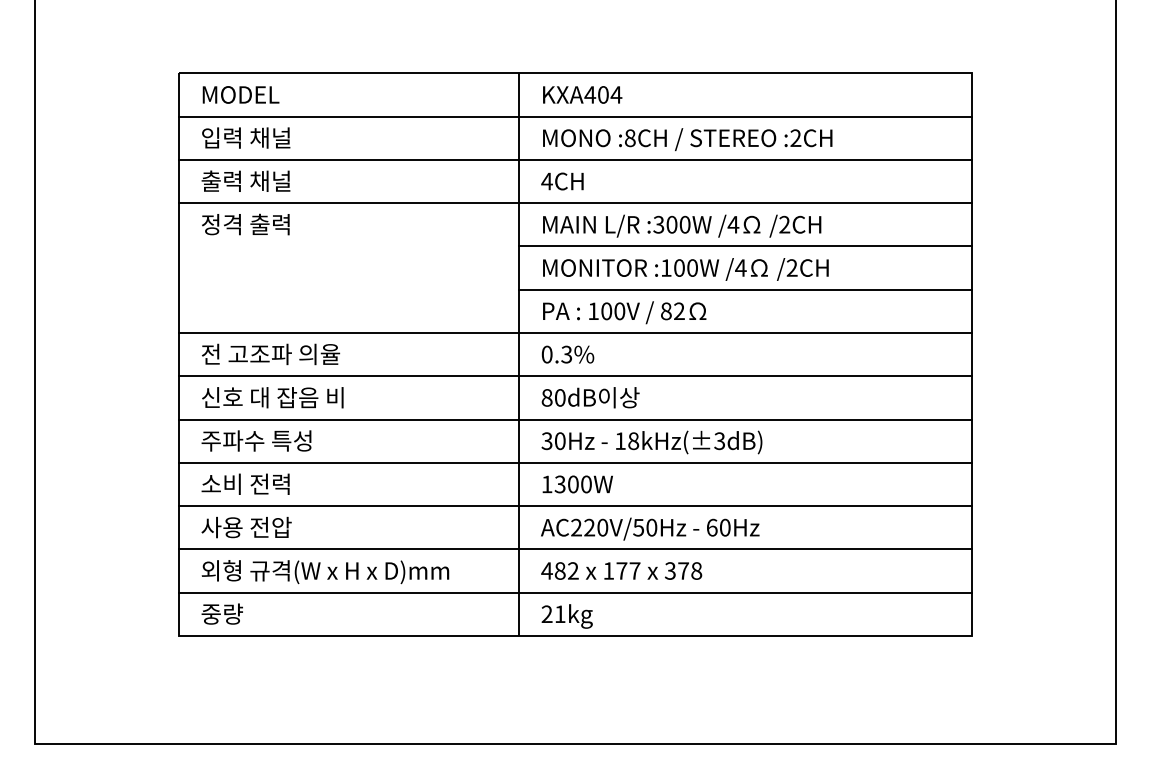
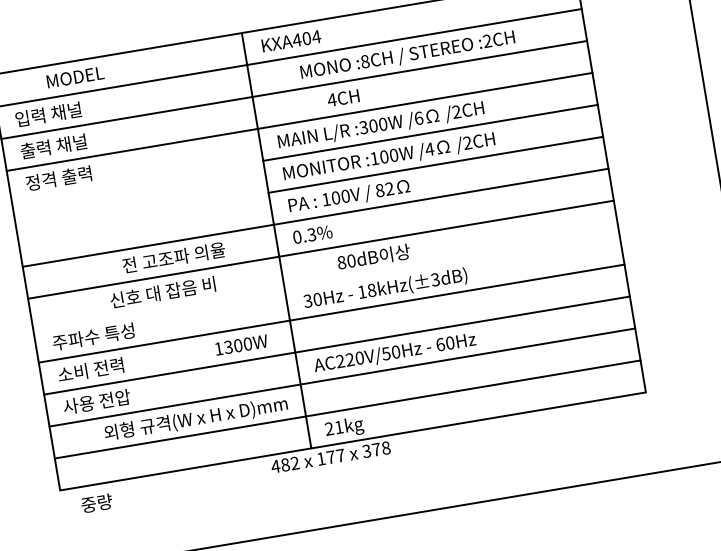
text: (240, 94) -> (75, 77), moved
text: (687, 139) -> (407, 55), moved
text: (562, 181) -> (343, 98), moved
text: (733, 224) -> (418, 118), /4 -> /6
text: (271, 354) -> (174, 257), moved
text: (272, 397) -> (162, 292), moved
text: (590, 397) -> (373, 257), moved
line: (575, 419) -> (326, 281), removed
text: (577, 484) -> (241, 345), moved
text: (621, 570) -> (330, 456), moved
text: (325, 572) -> (196, 419), moved
text: (221, 613) -> (96, 503), moved

